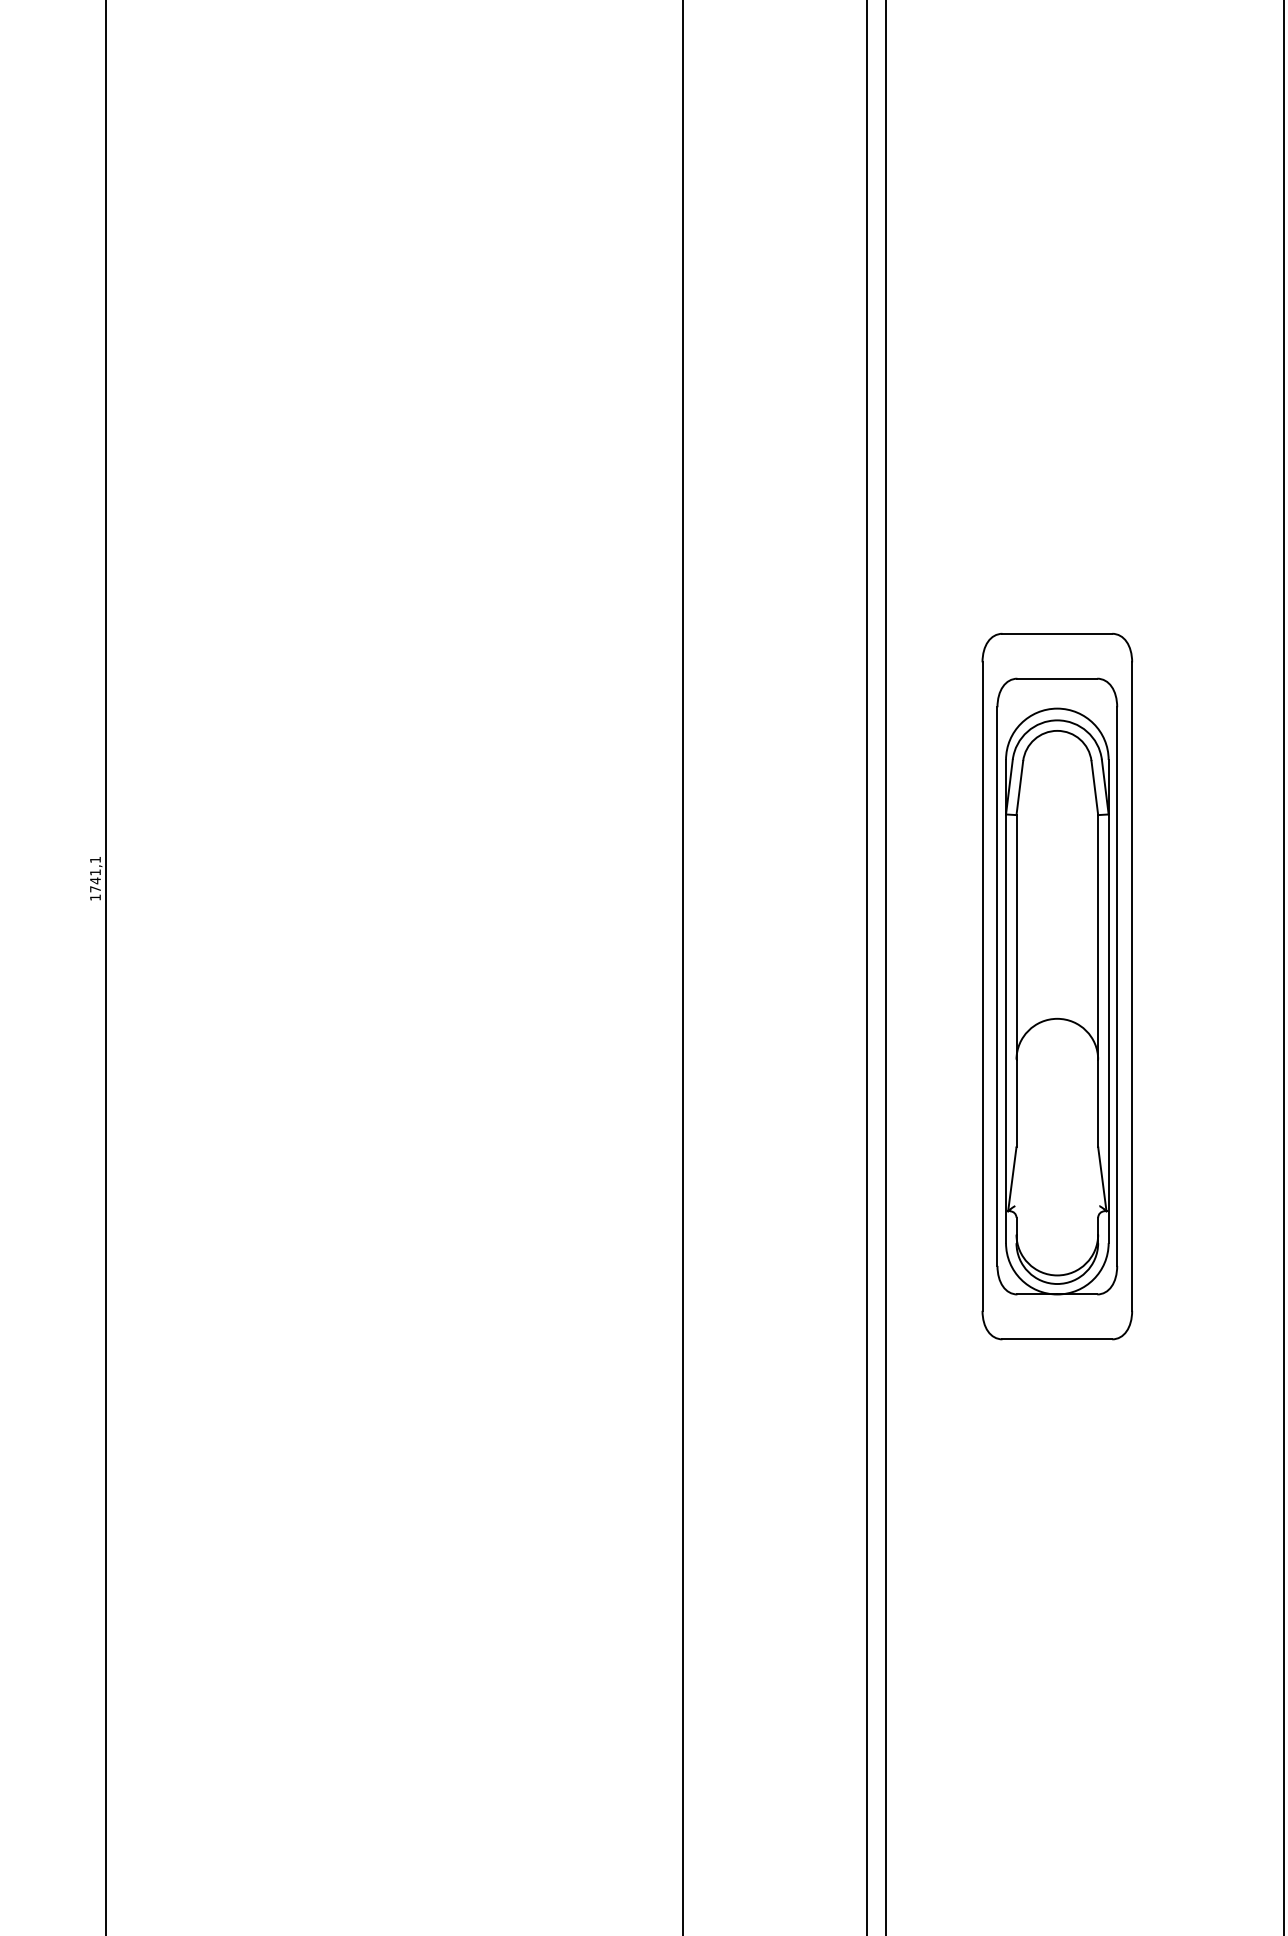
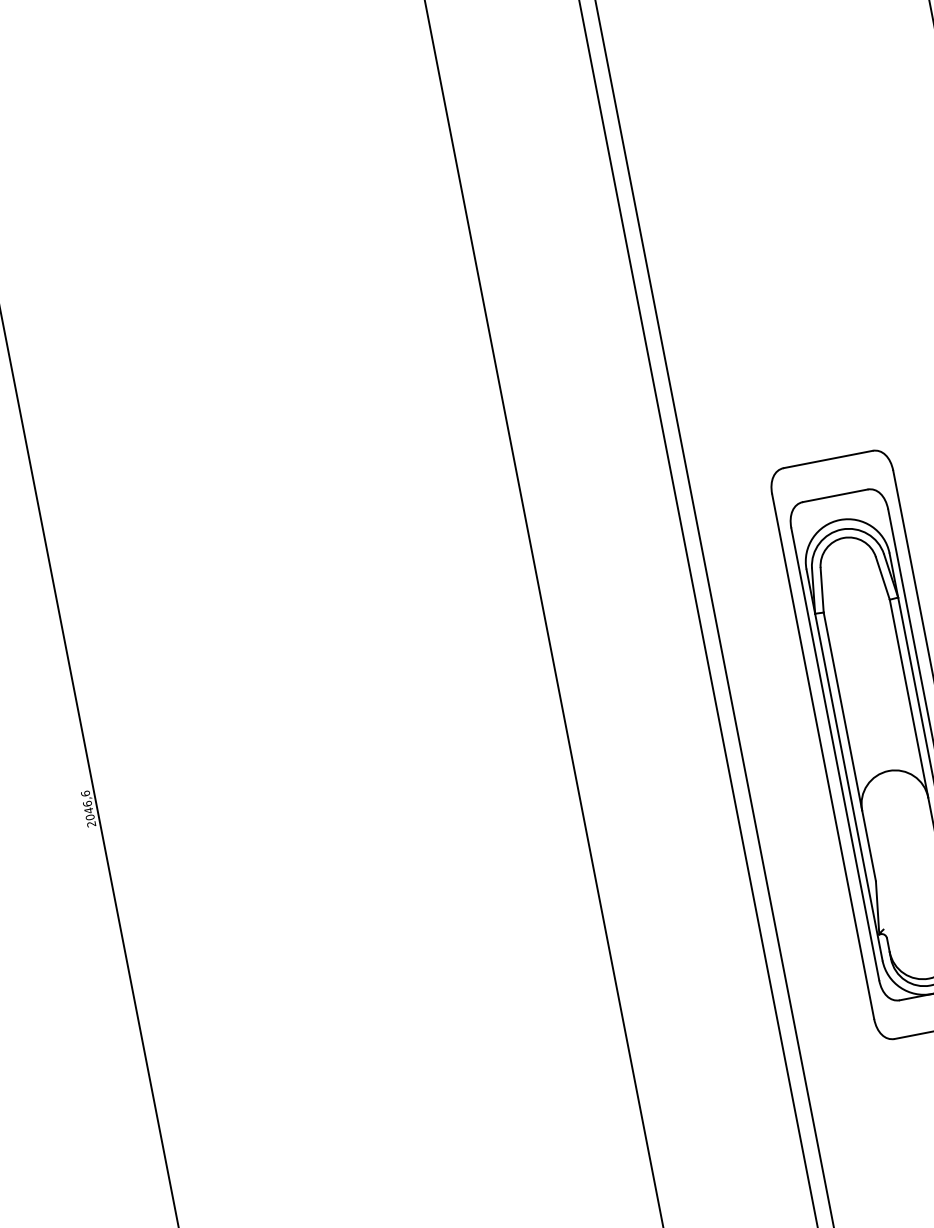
text: (95, 878) -> (88, 808), 1741,1 -> 2046,6

